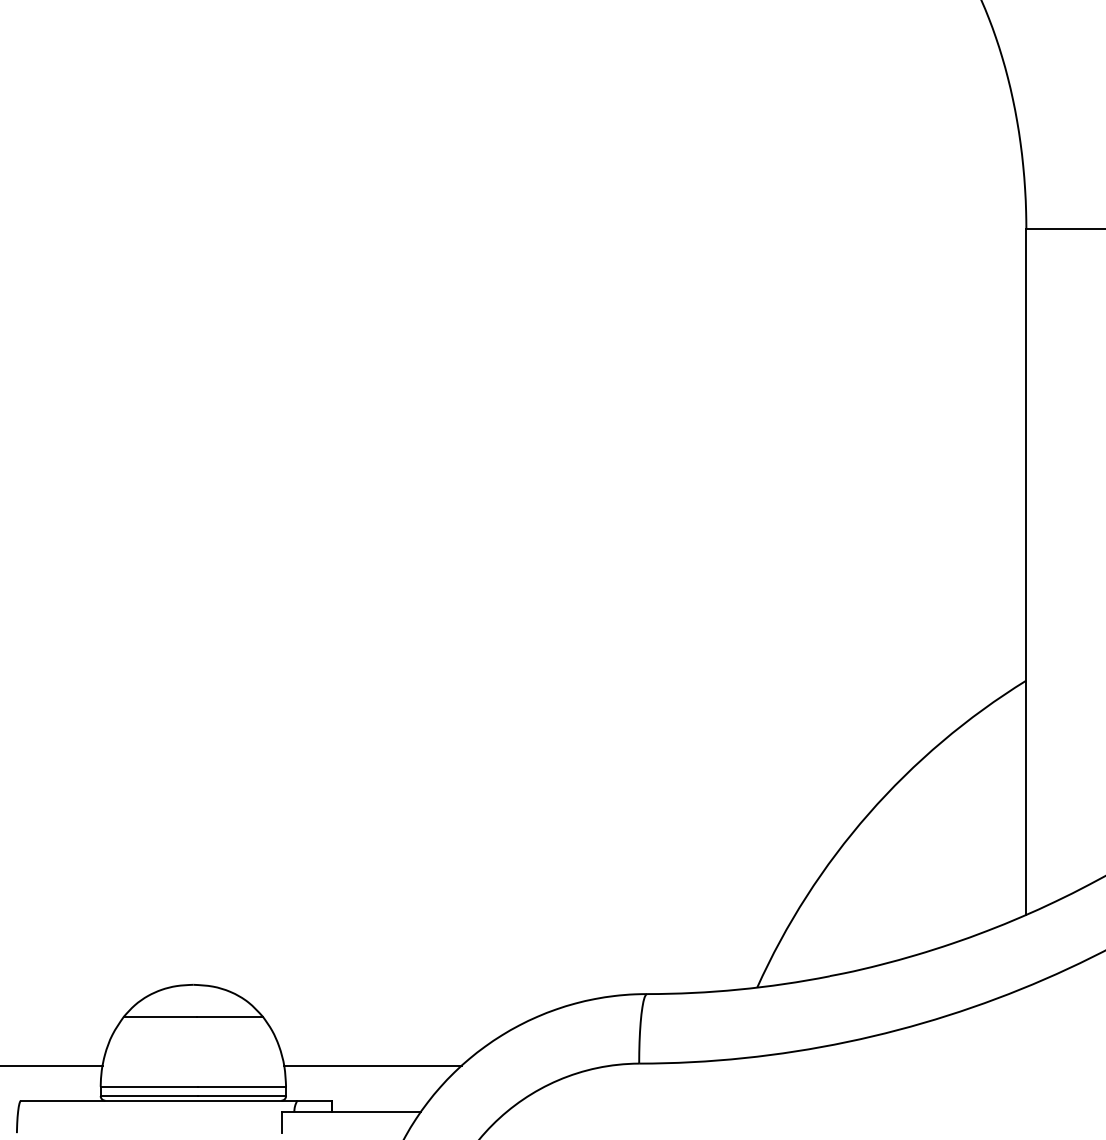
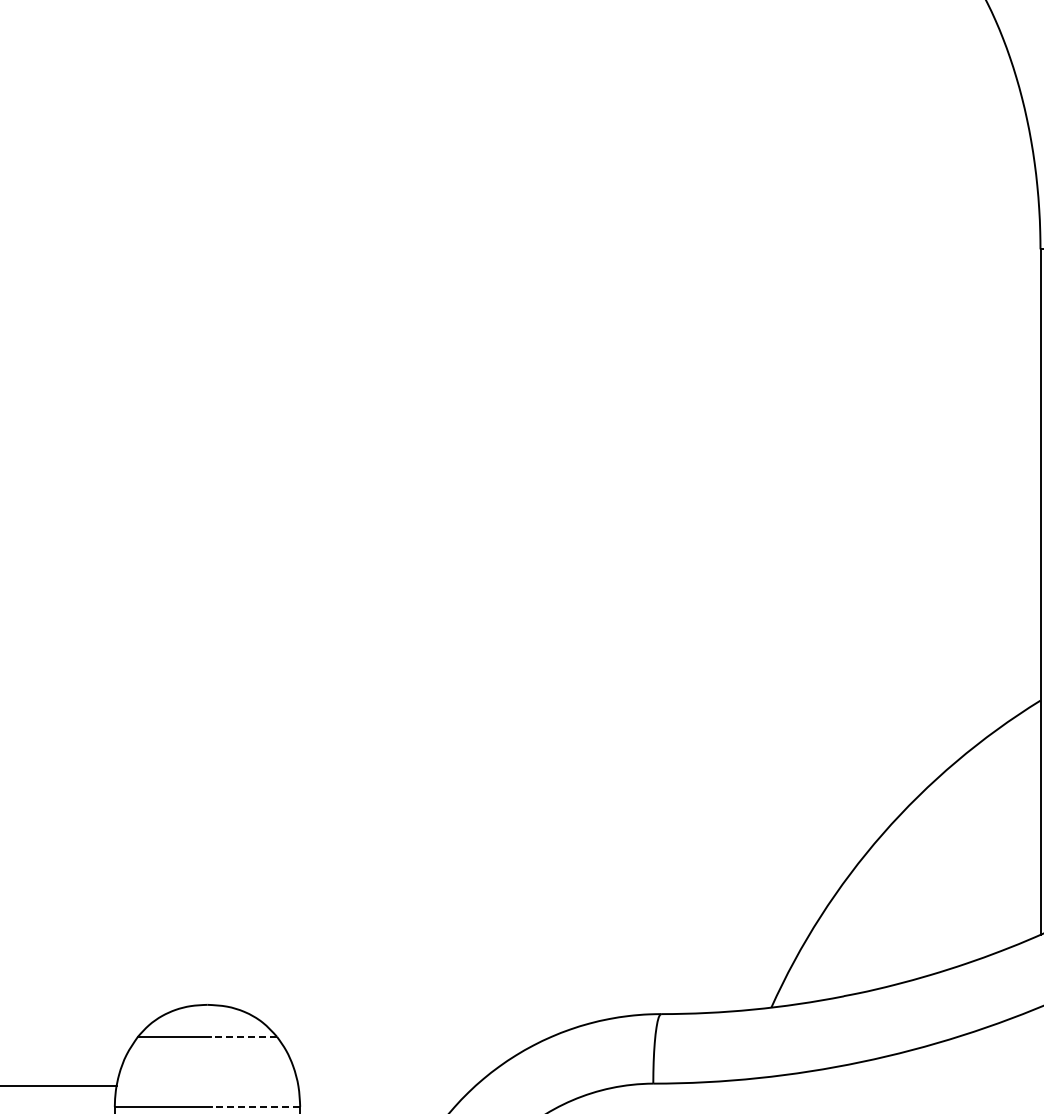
line: (229, 1016) -> (243, 1036), solid -> dashed
line: (372, 1065) -> (386, 1085), removed
line: (241, 1086) -> (255, 1106), solid -> dashed

